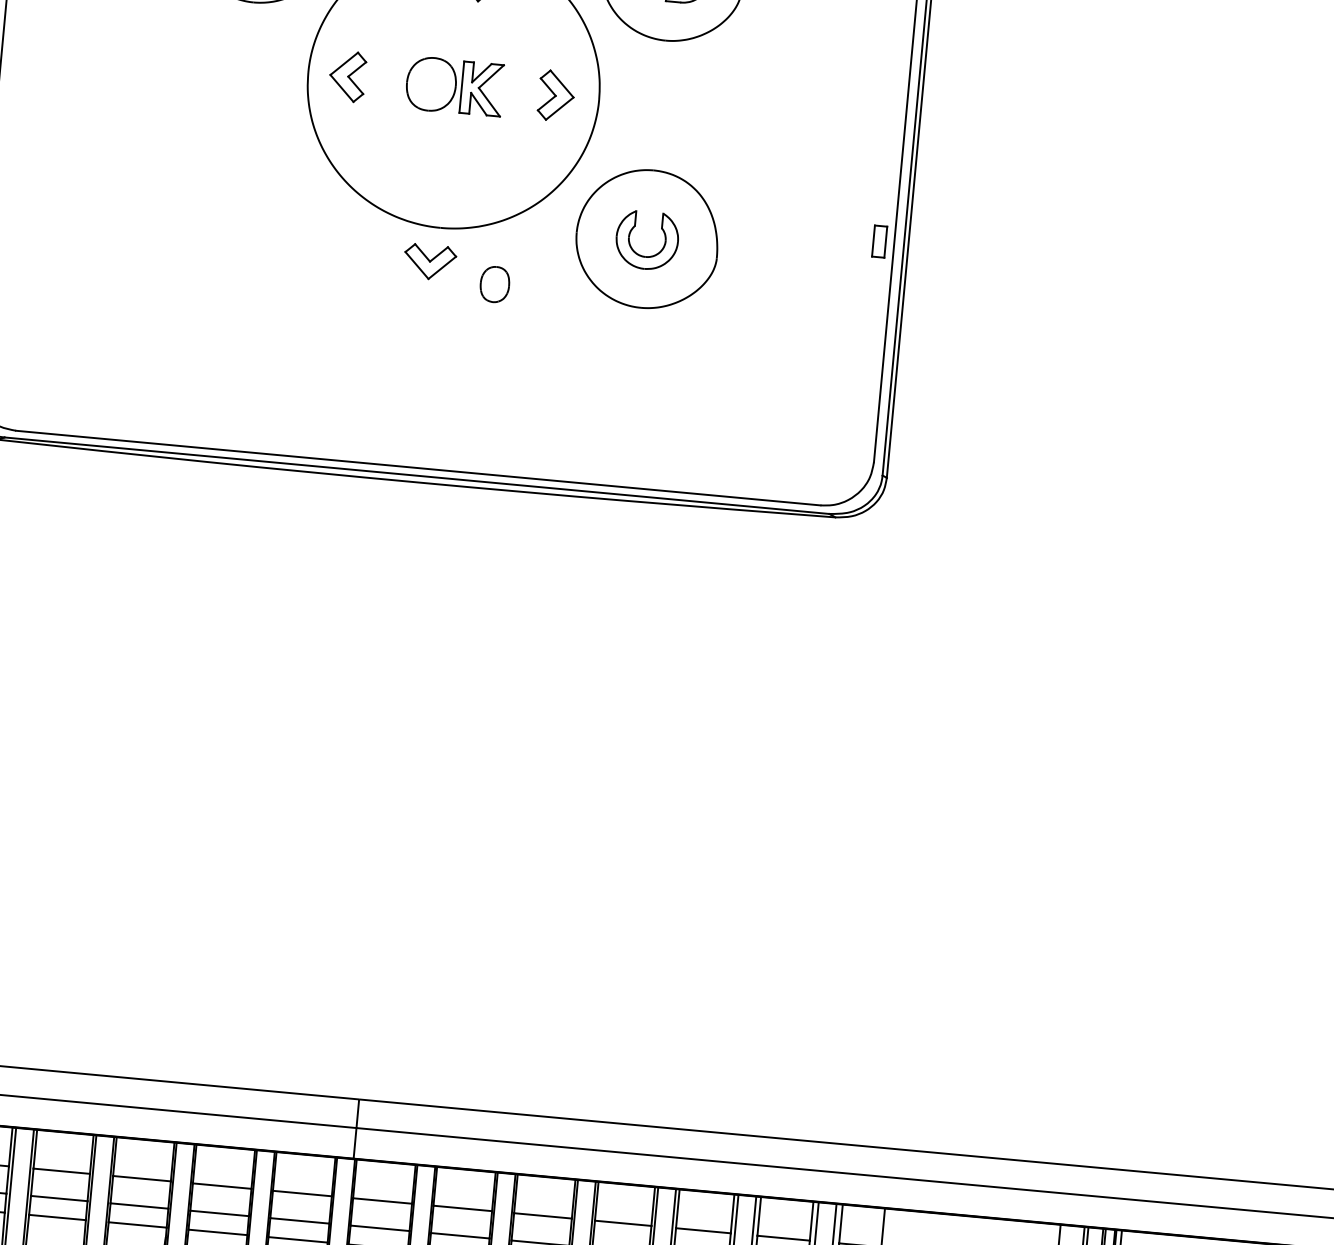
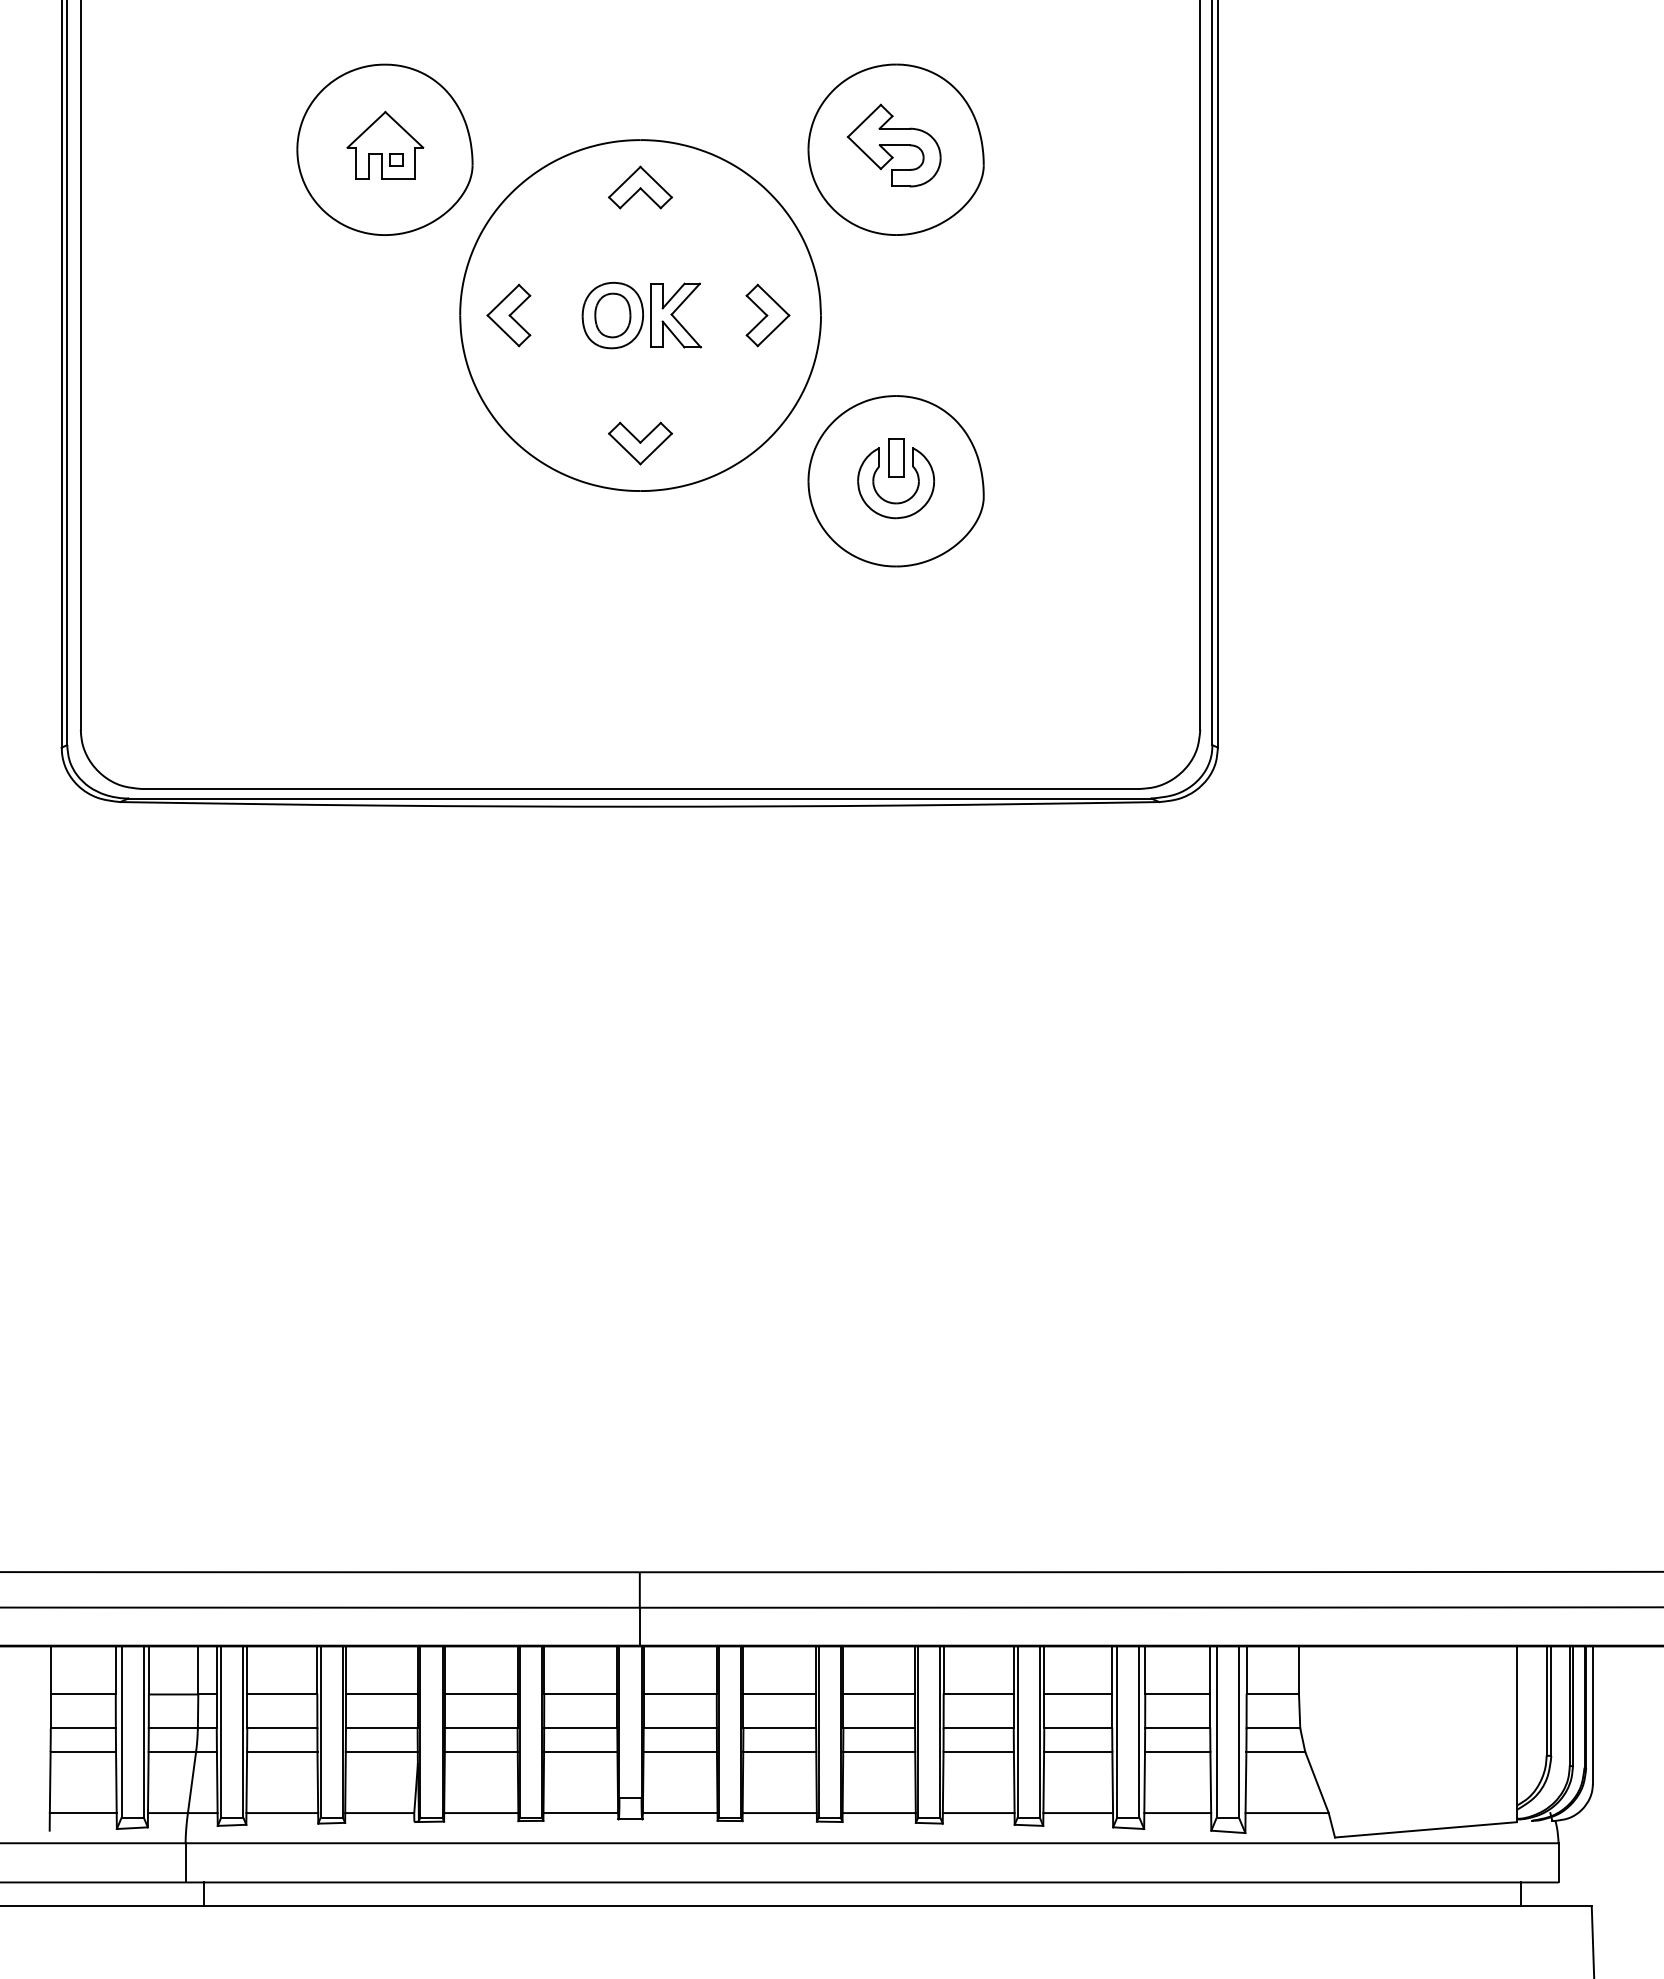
part: (879, 241) -> (896, 457), moved
part: (430, 262) -> (640, 443), moved
part: (494, 284) -> (612, 315), moved

